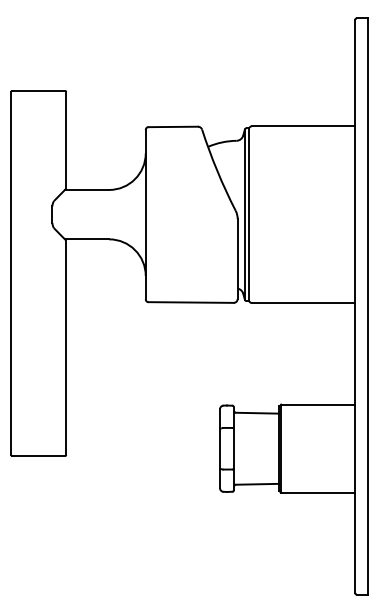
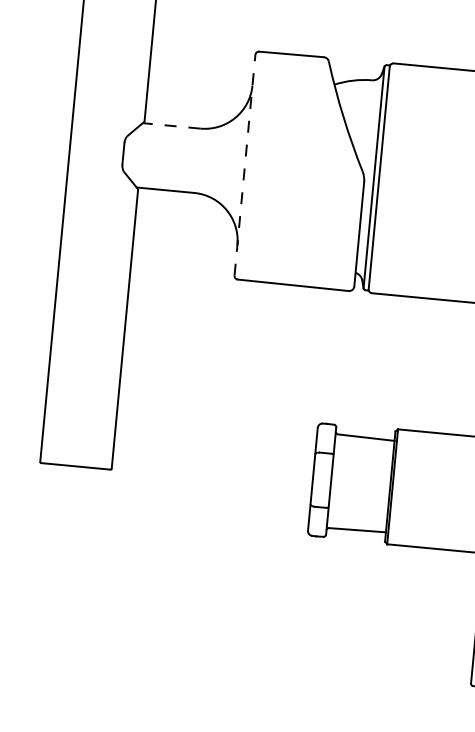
line: (86, 189) -> (170, 125), solid -> dashed
line: (145, 214) -> (244, 165), solid -> dashed

